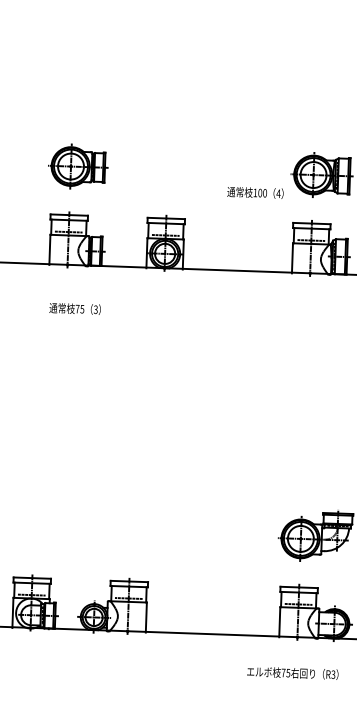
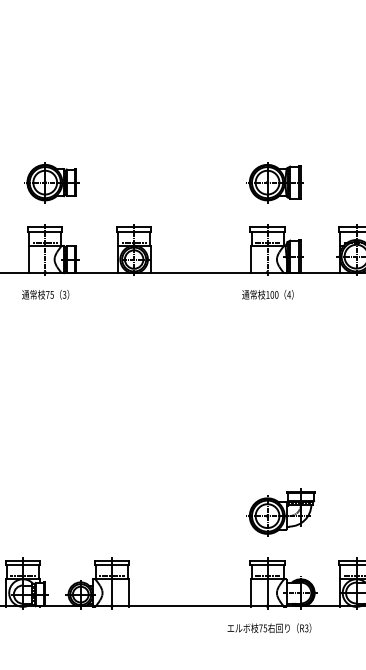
text: (255, 192) -> (267, 294), moved
text: (75, 308) -> (45, 294), moved
text: (292, 672) -> (269, 627), moved

